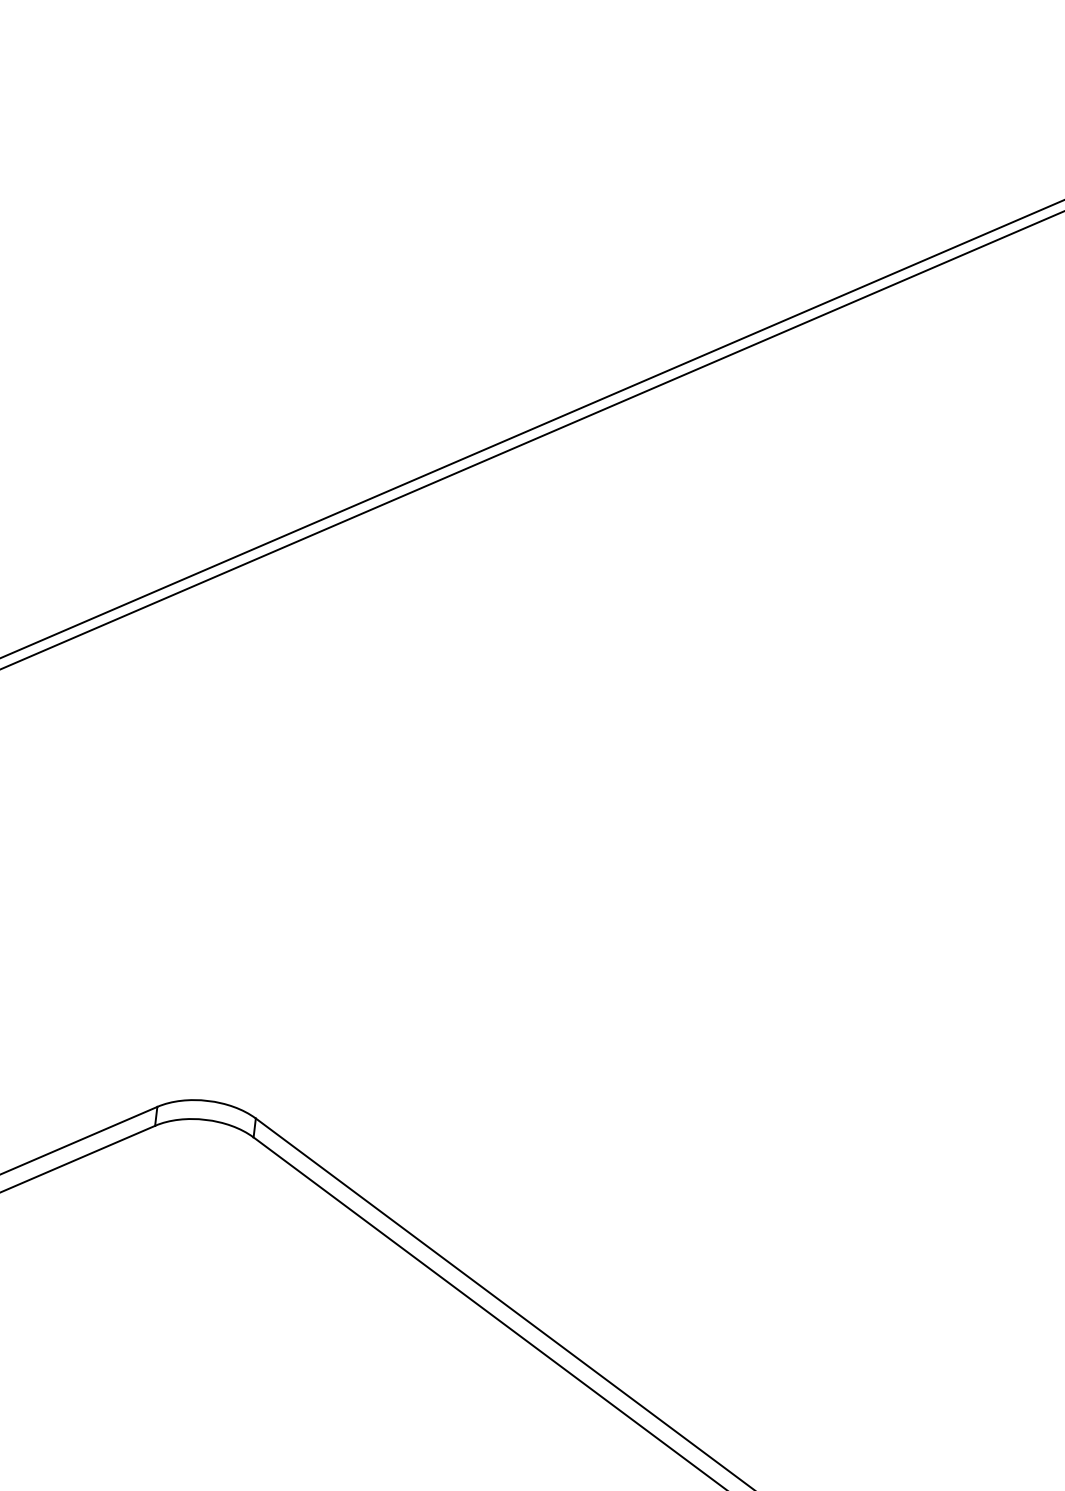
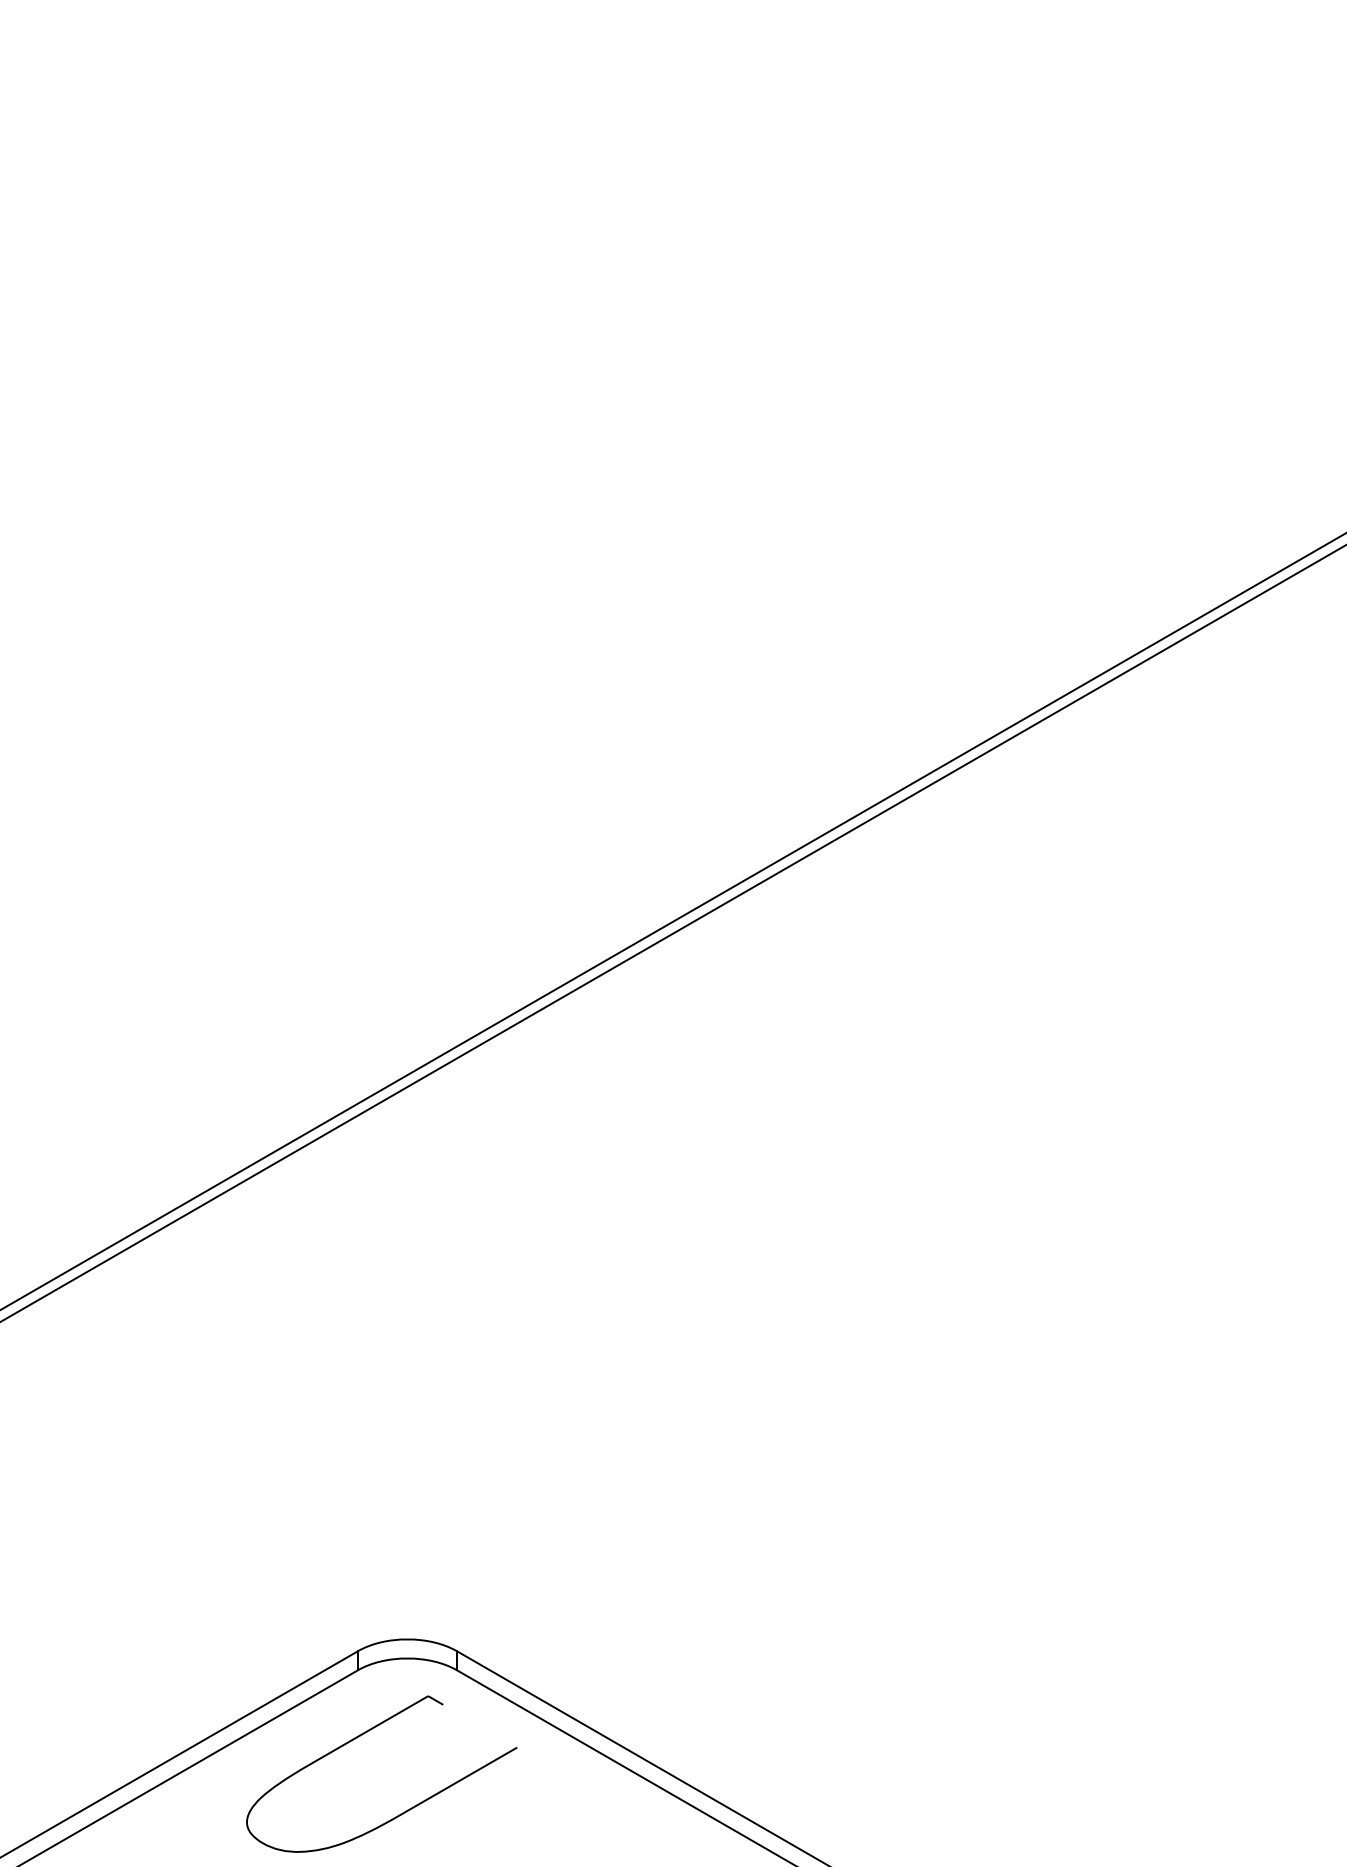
part: (146, 1193) -> (357, 1738), added

